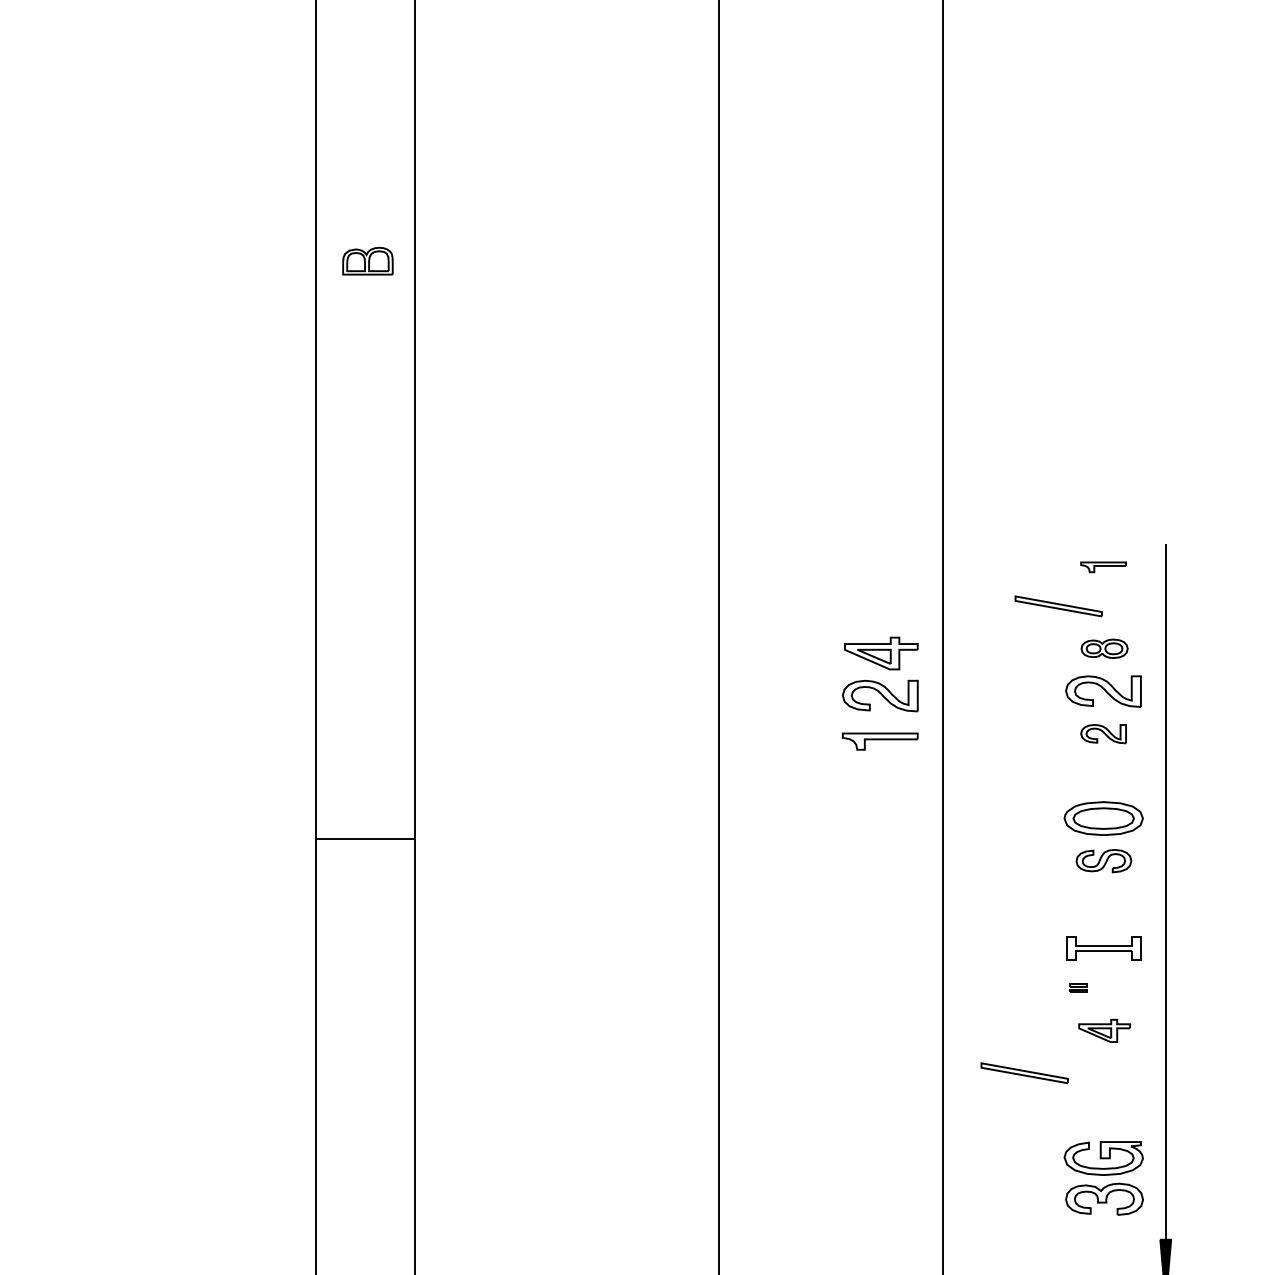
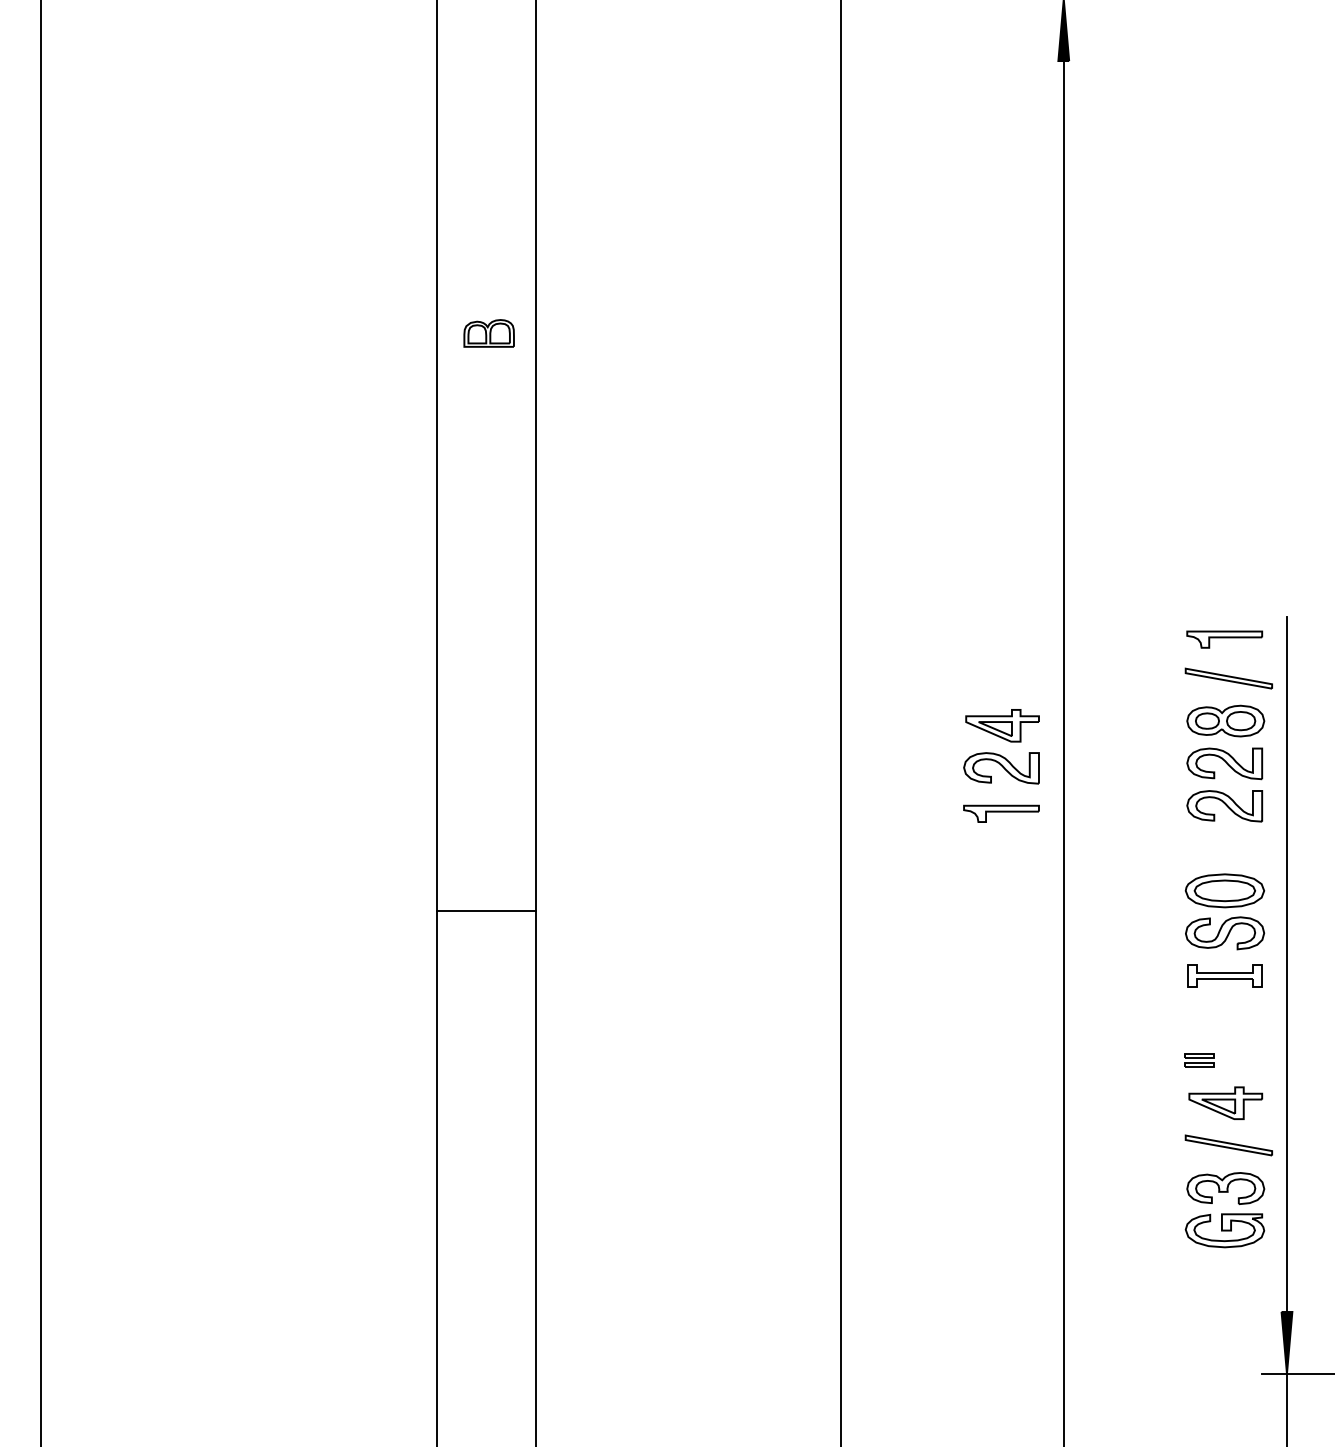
part: (1103, 567) -> (1224, 639), size x1.67
part: (1058, 606) -> (1228, 678), moved
part: (1104, 648) -> (1225, 720), size x1.67
part: (1103, 734) -> (1224, 806), size x1.67
part: (1104, 861) -> (1225, 933), size x1.43
part: (1103, 948) -> (1224, 975), moved
part: (1078, 988) -> (1199, 1060), size x1.67
part: (1104, 1030) -> (1225, 1102), size x1.43
part: (1024, 1073) -> (1228, 1145), moved
part: (1104, 1199) -> (1225, 1188), moved

